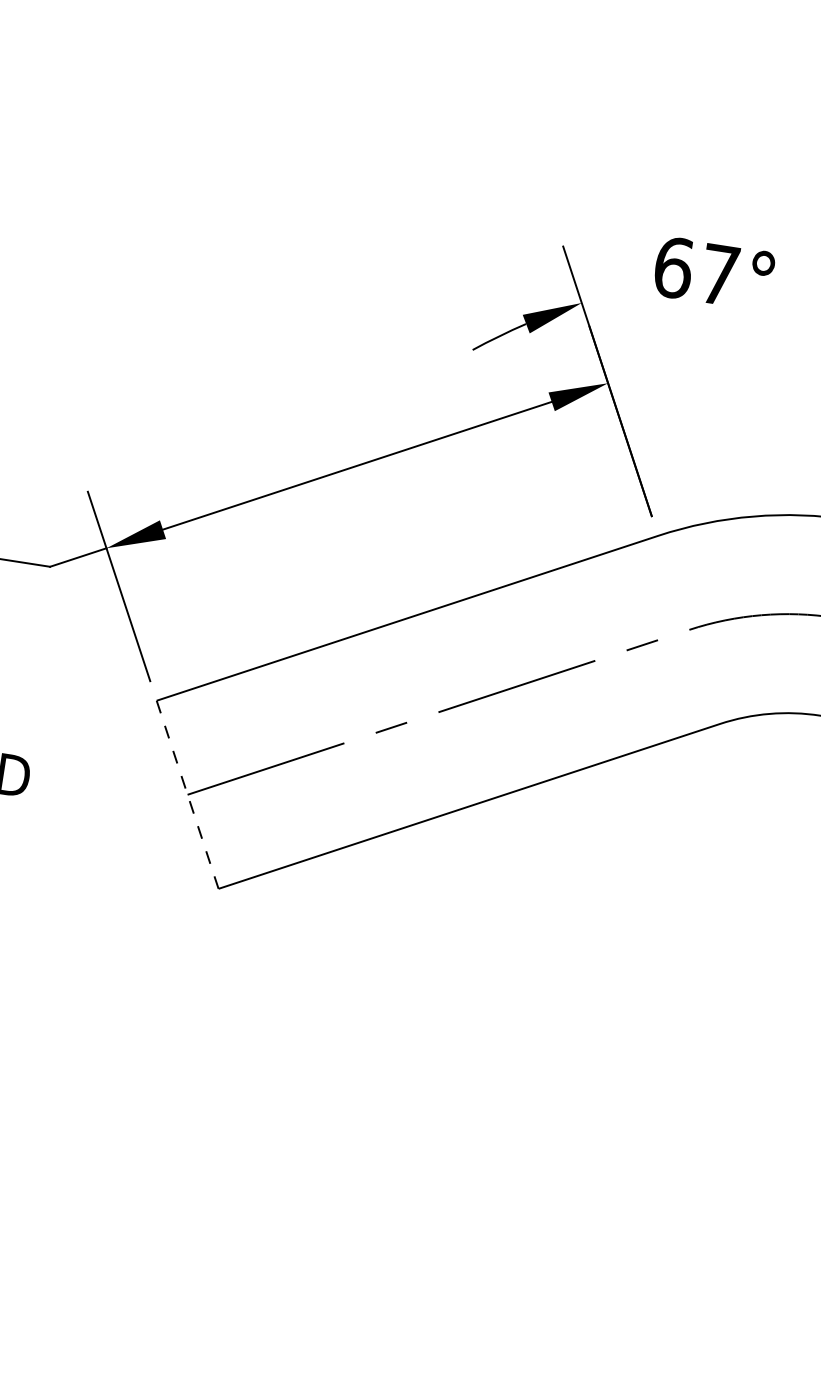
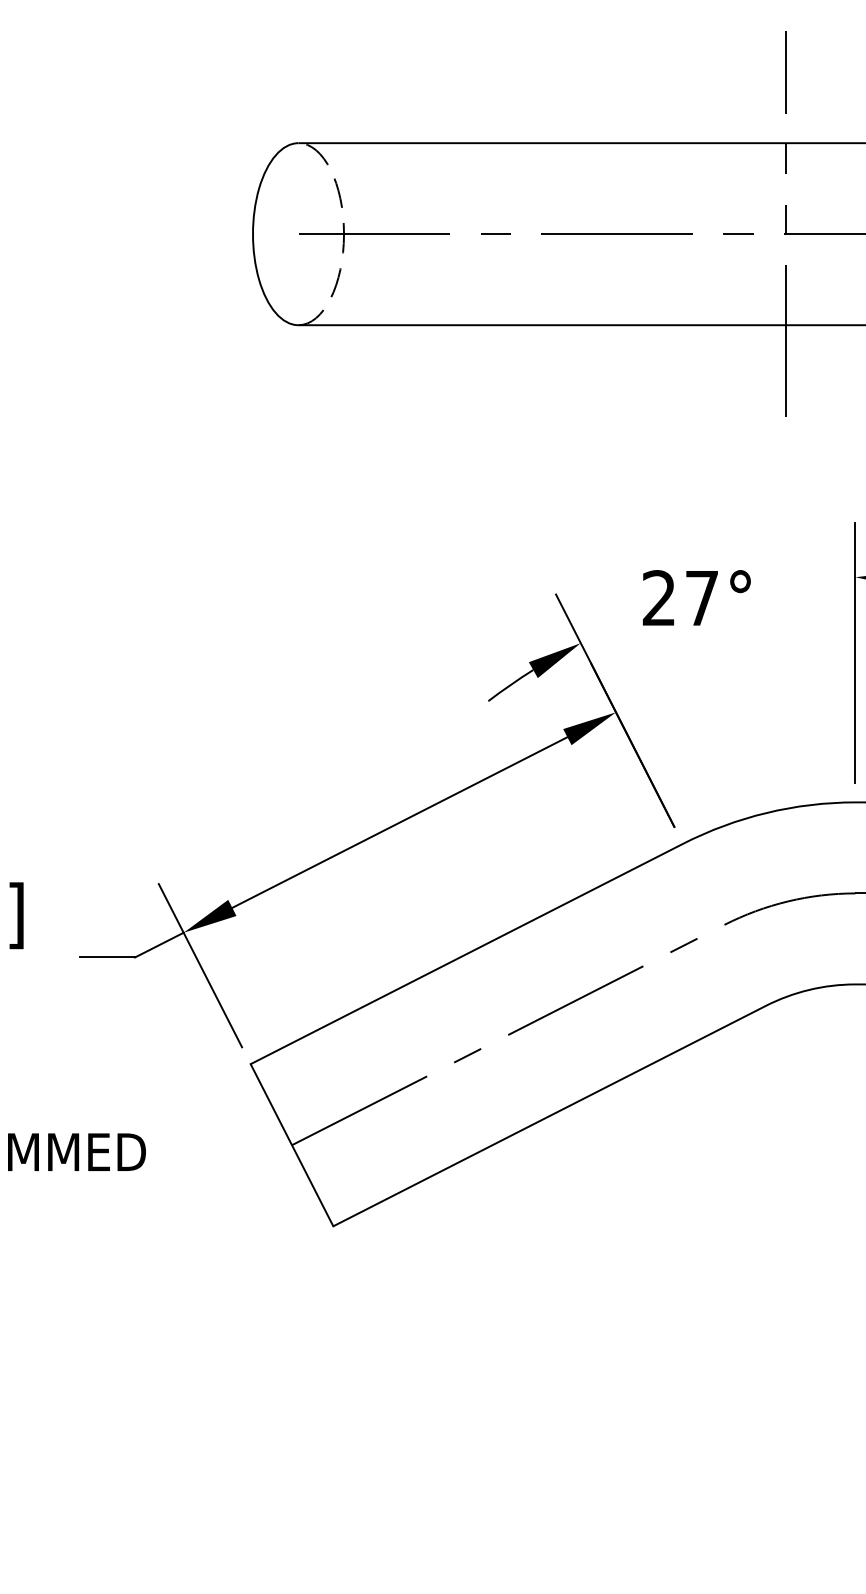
text: (673, 268) -> (659, 598), 67° -> 27°
line: (188, 795) -> (292, 1145), dashed -> solid

